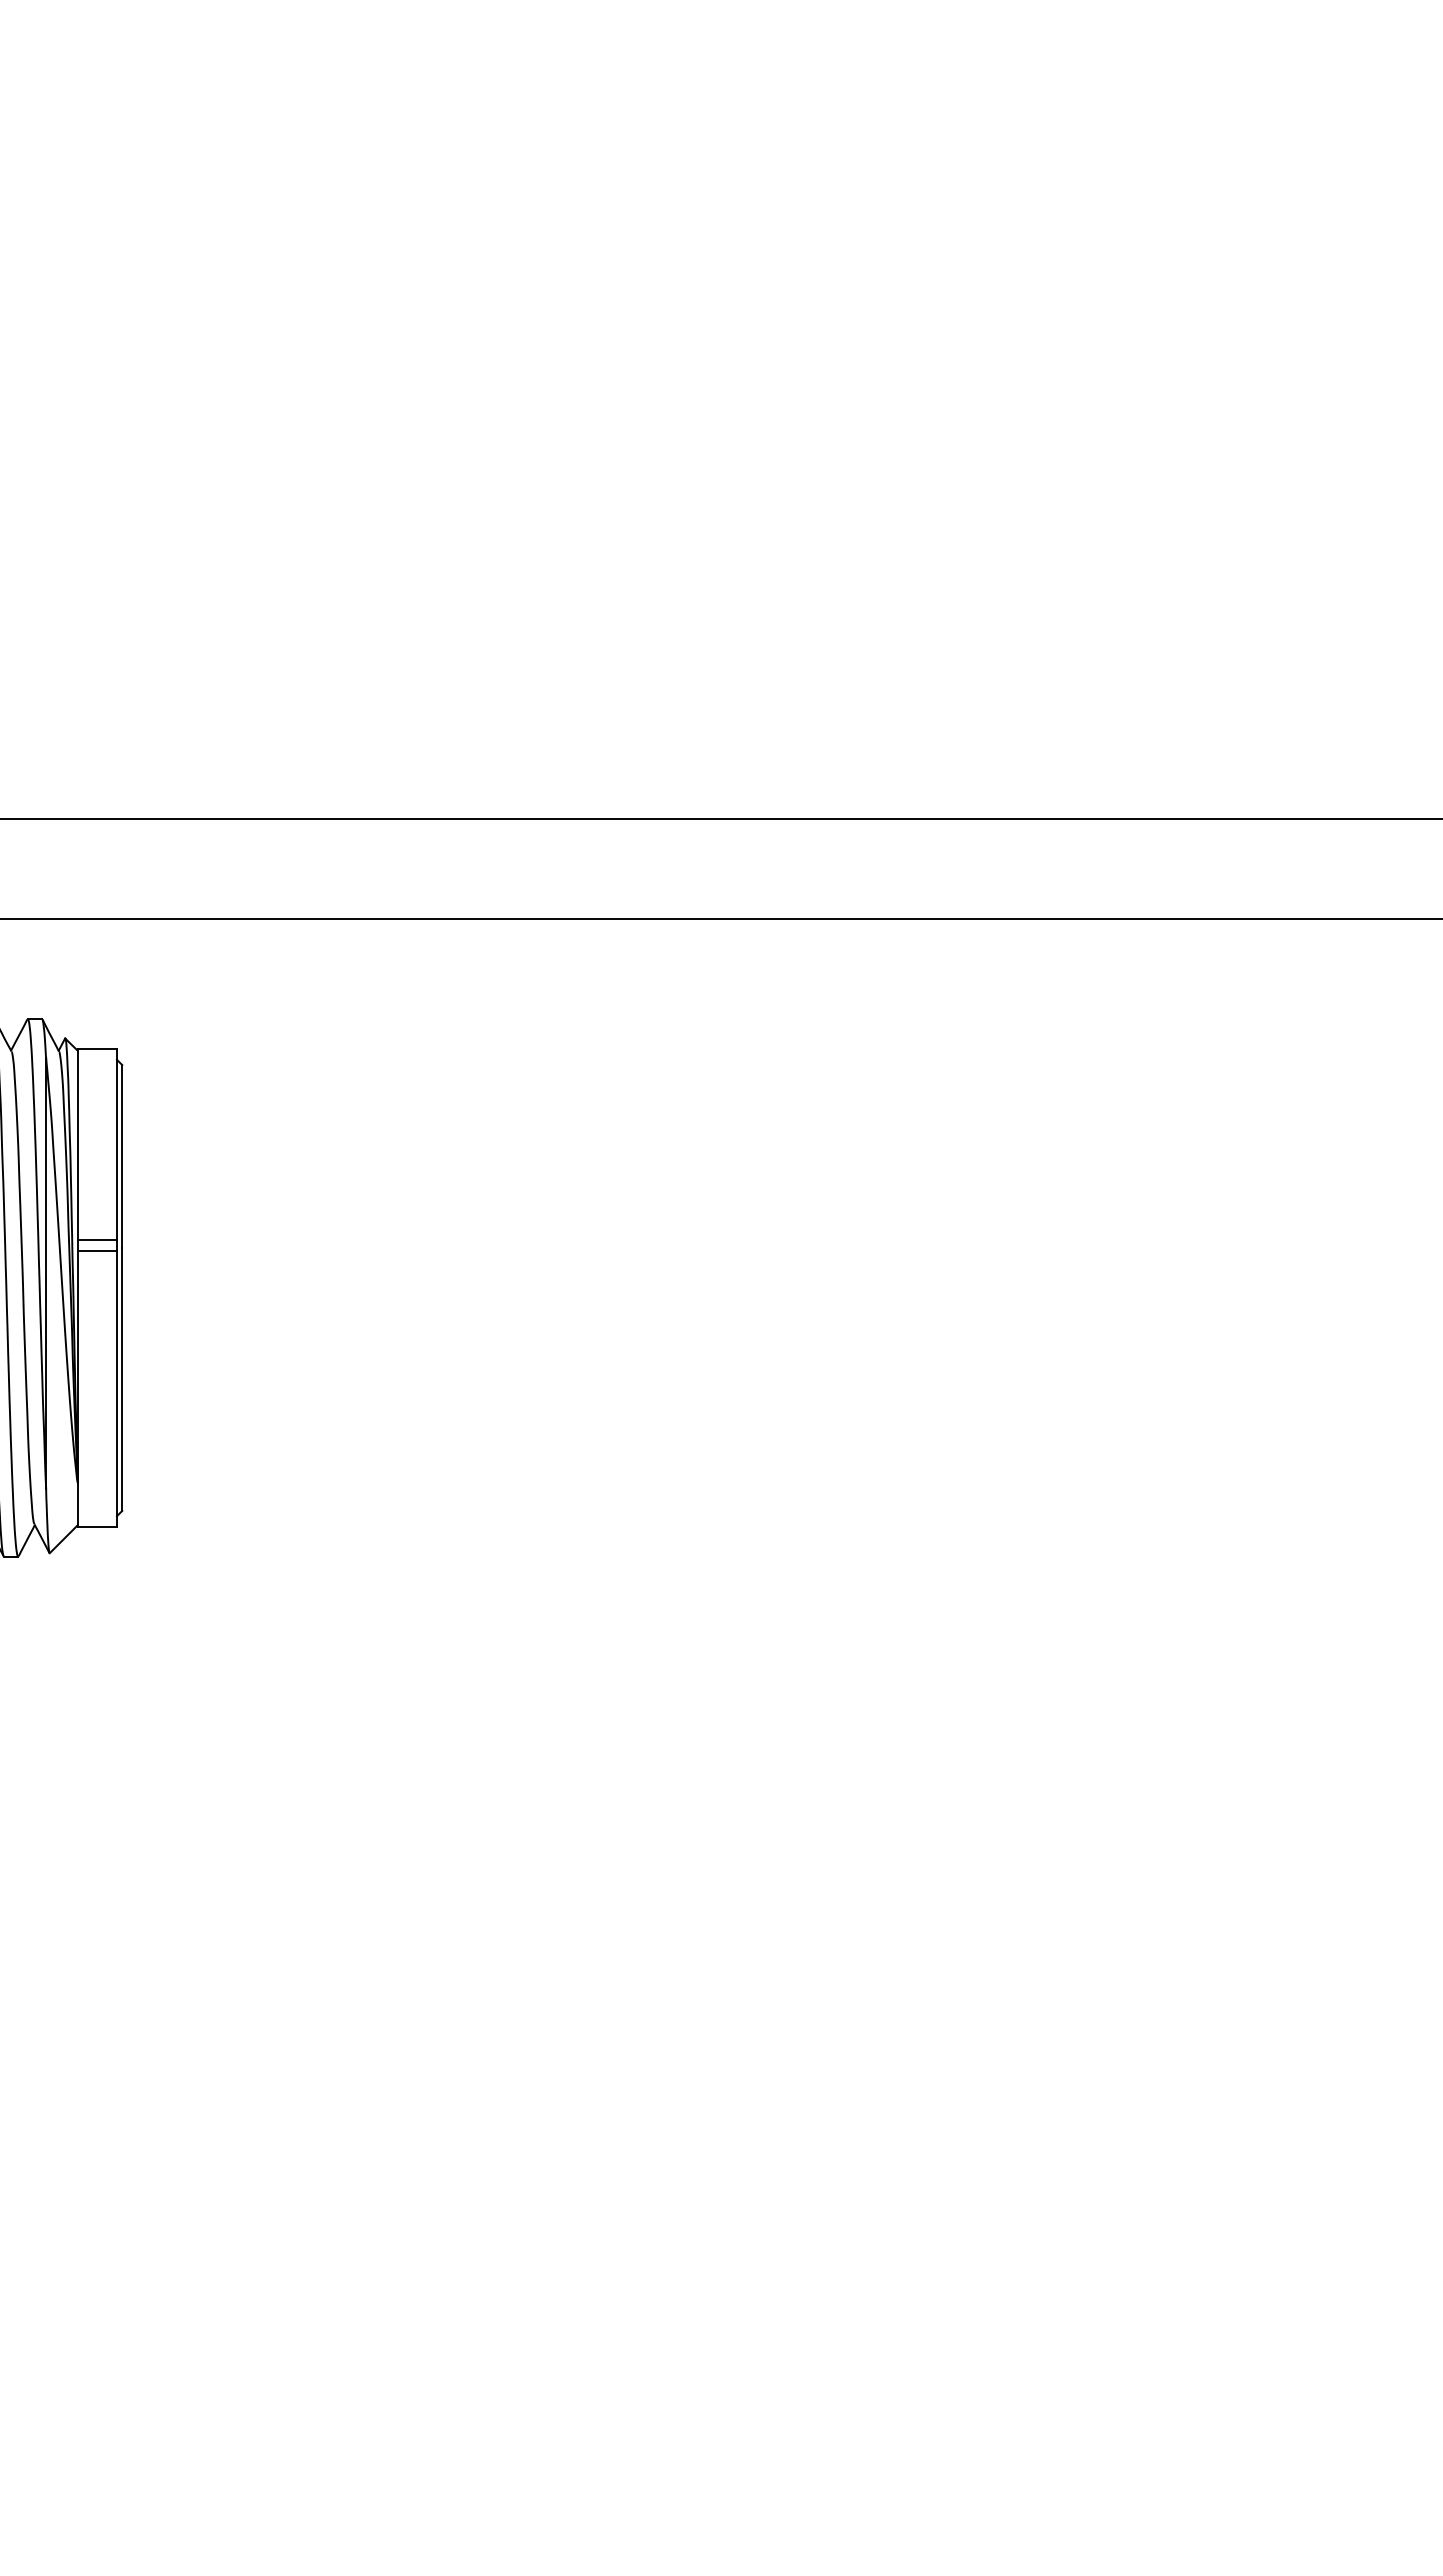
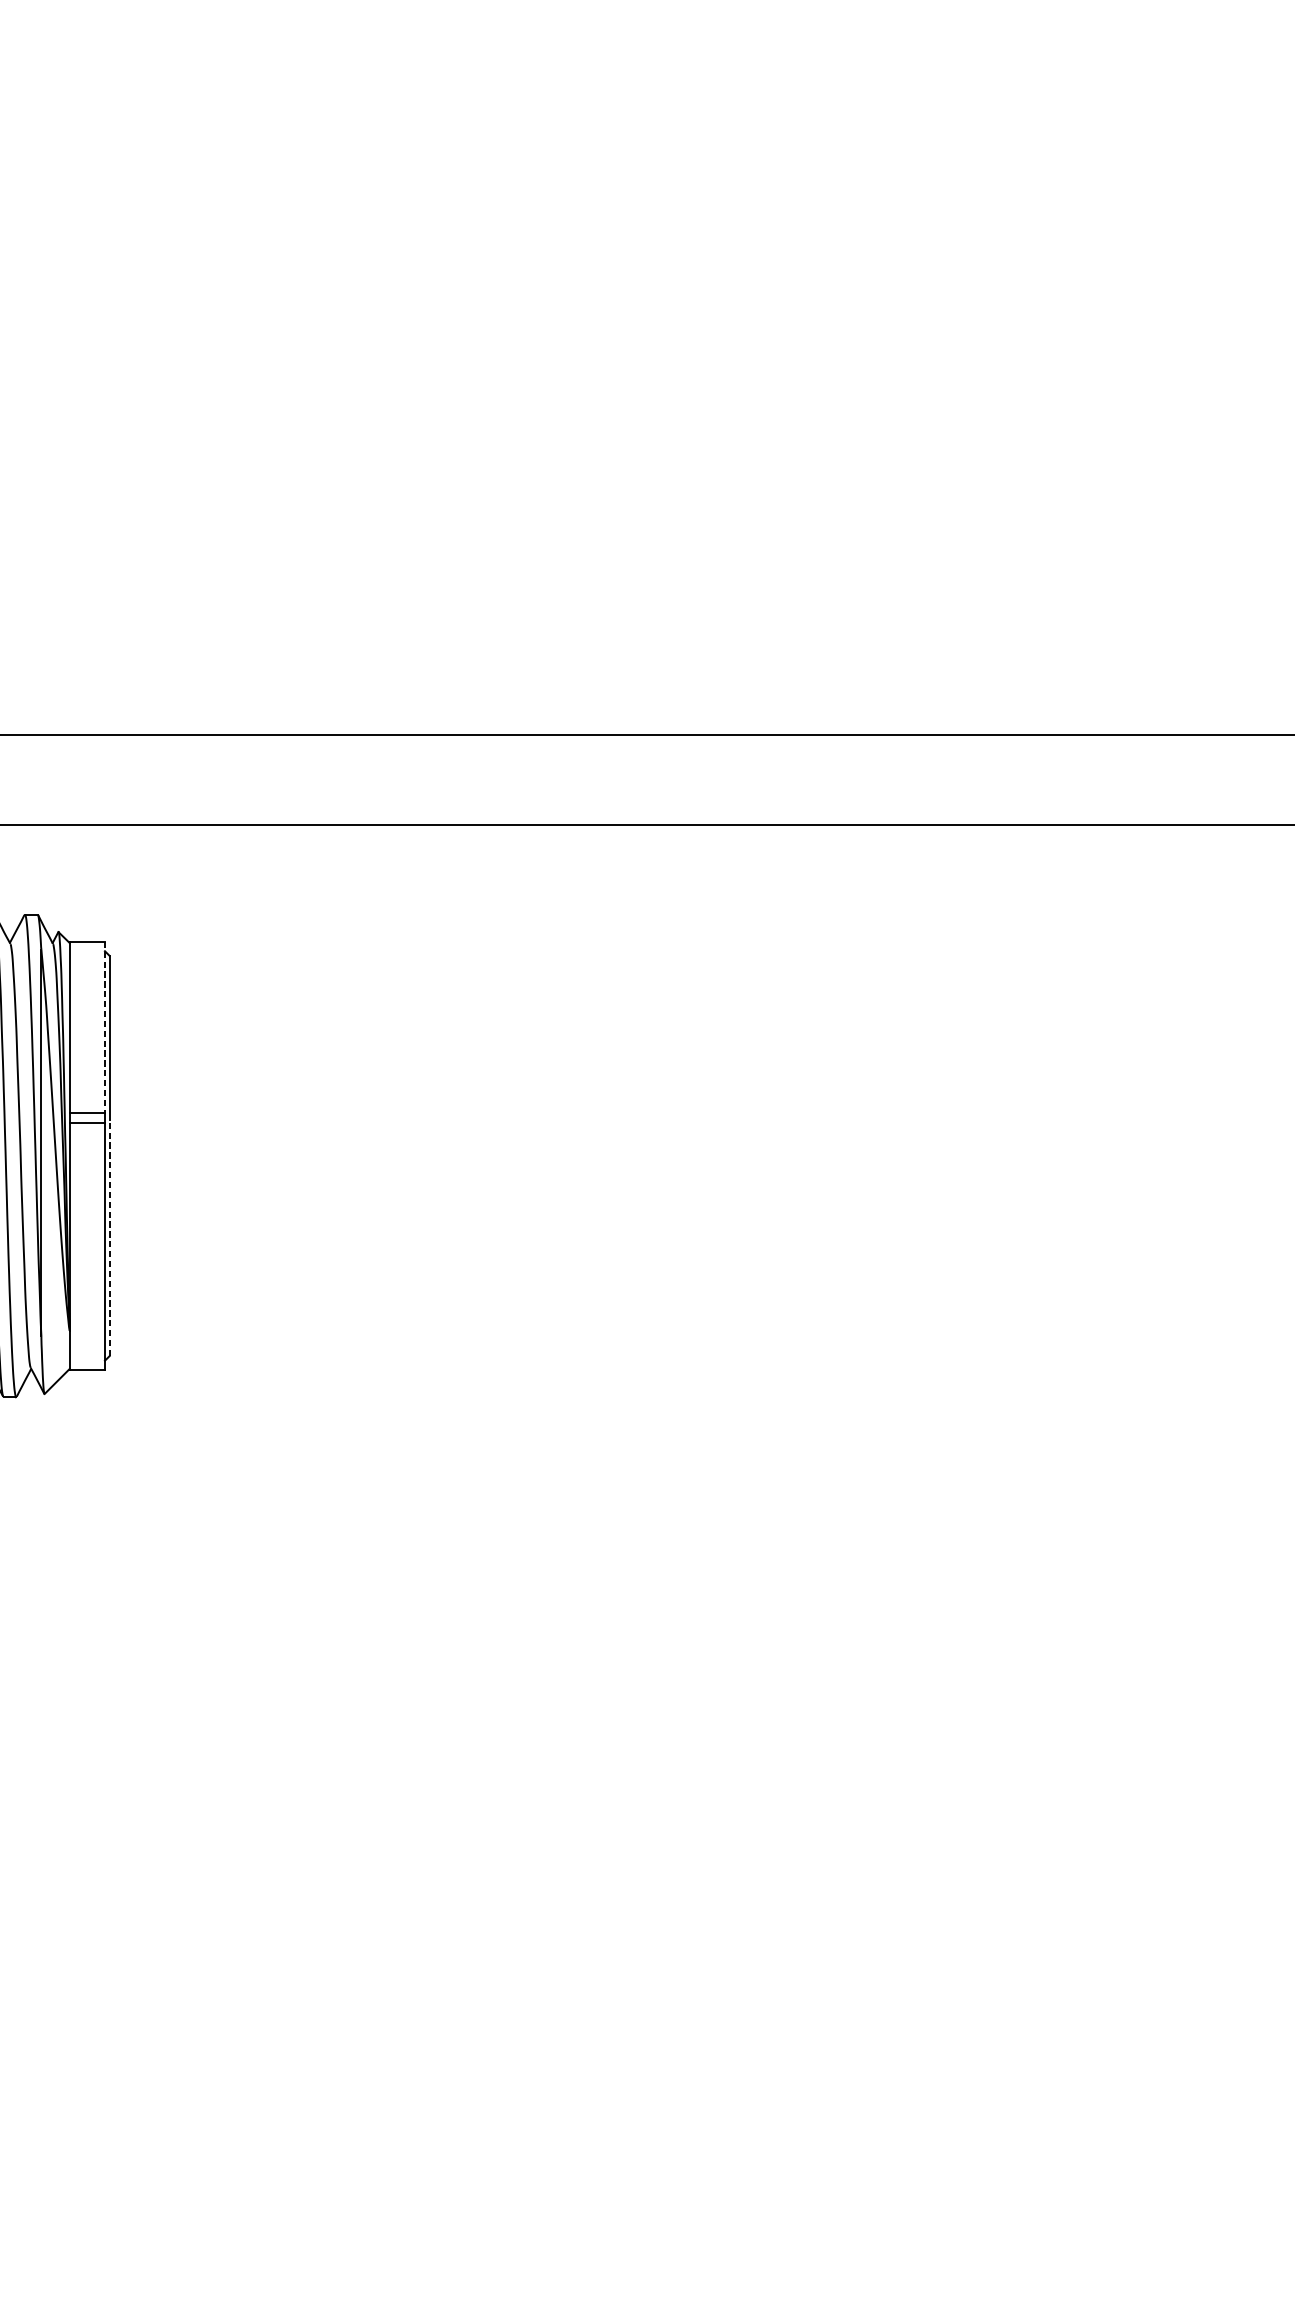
line: (117, 1144) -> (105, 1027), solid -> dashed
line: (122, 1379) -> (109, 1238), solid -> dashed

